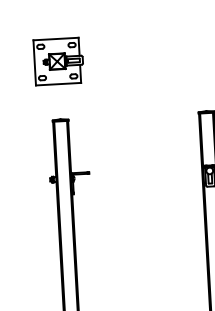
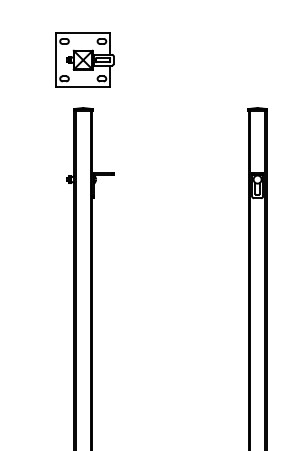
part: (58, 60) -> (84, 59), moved

